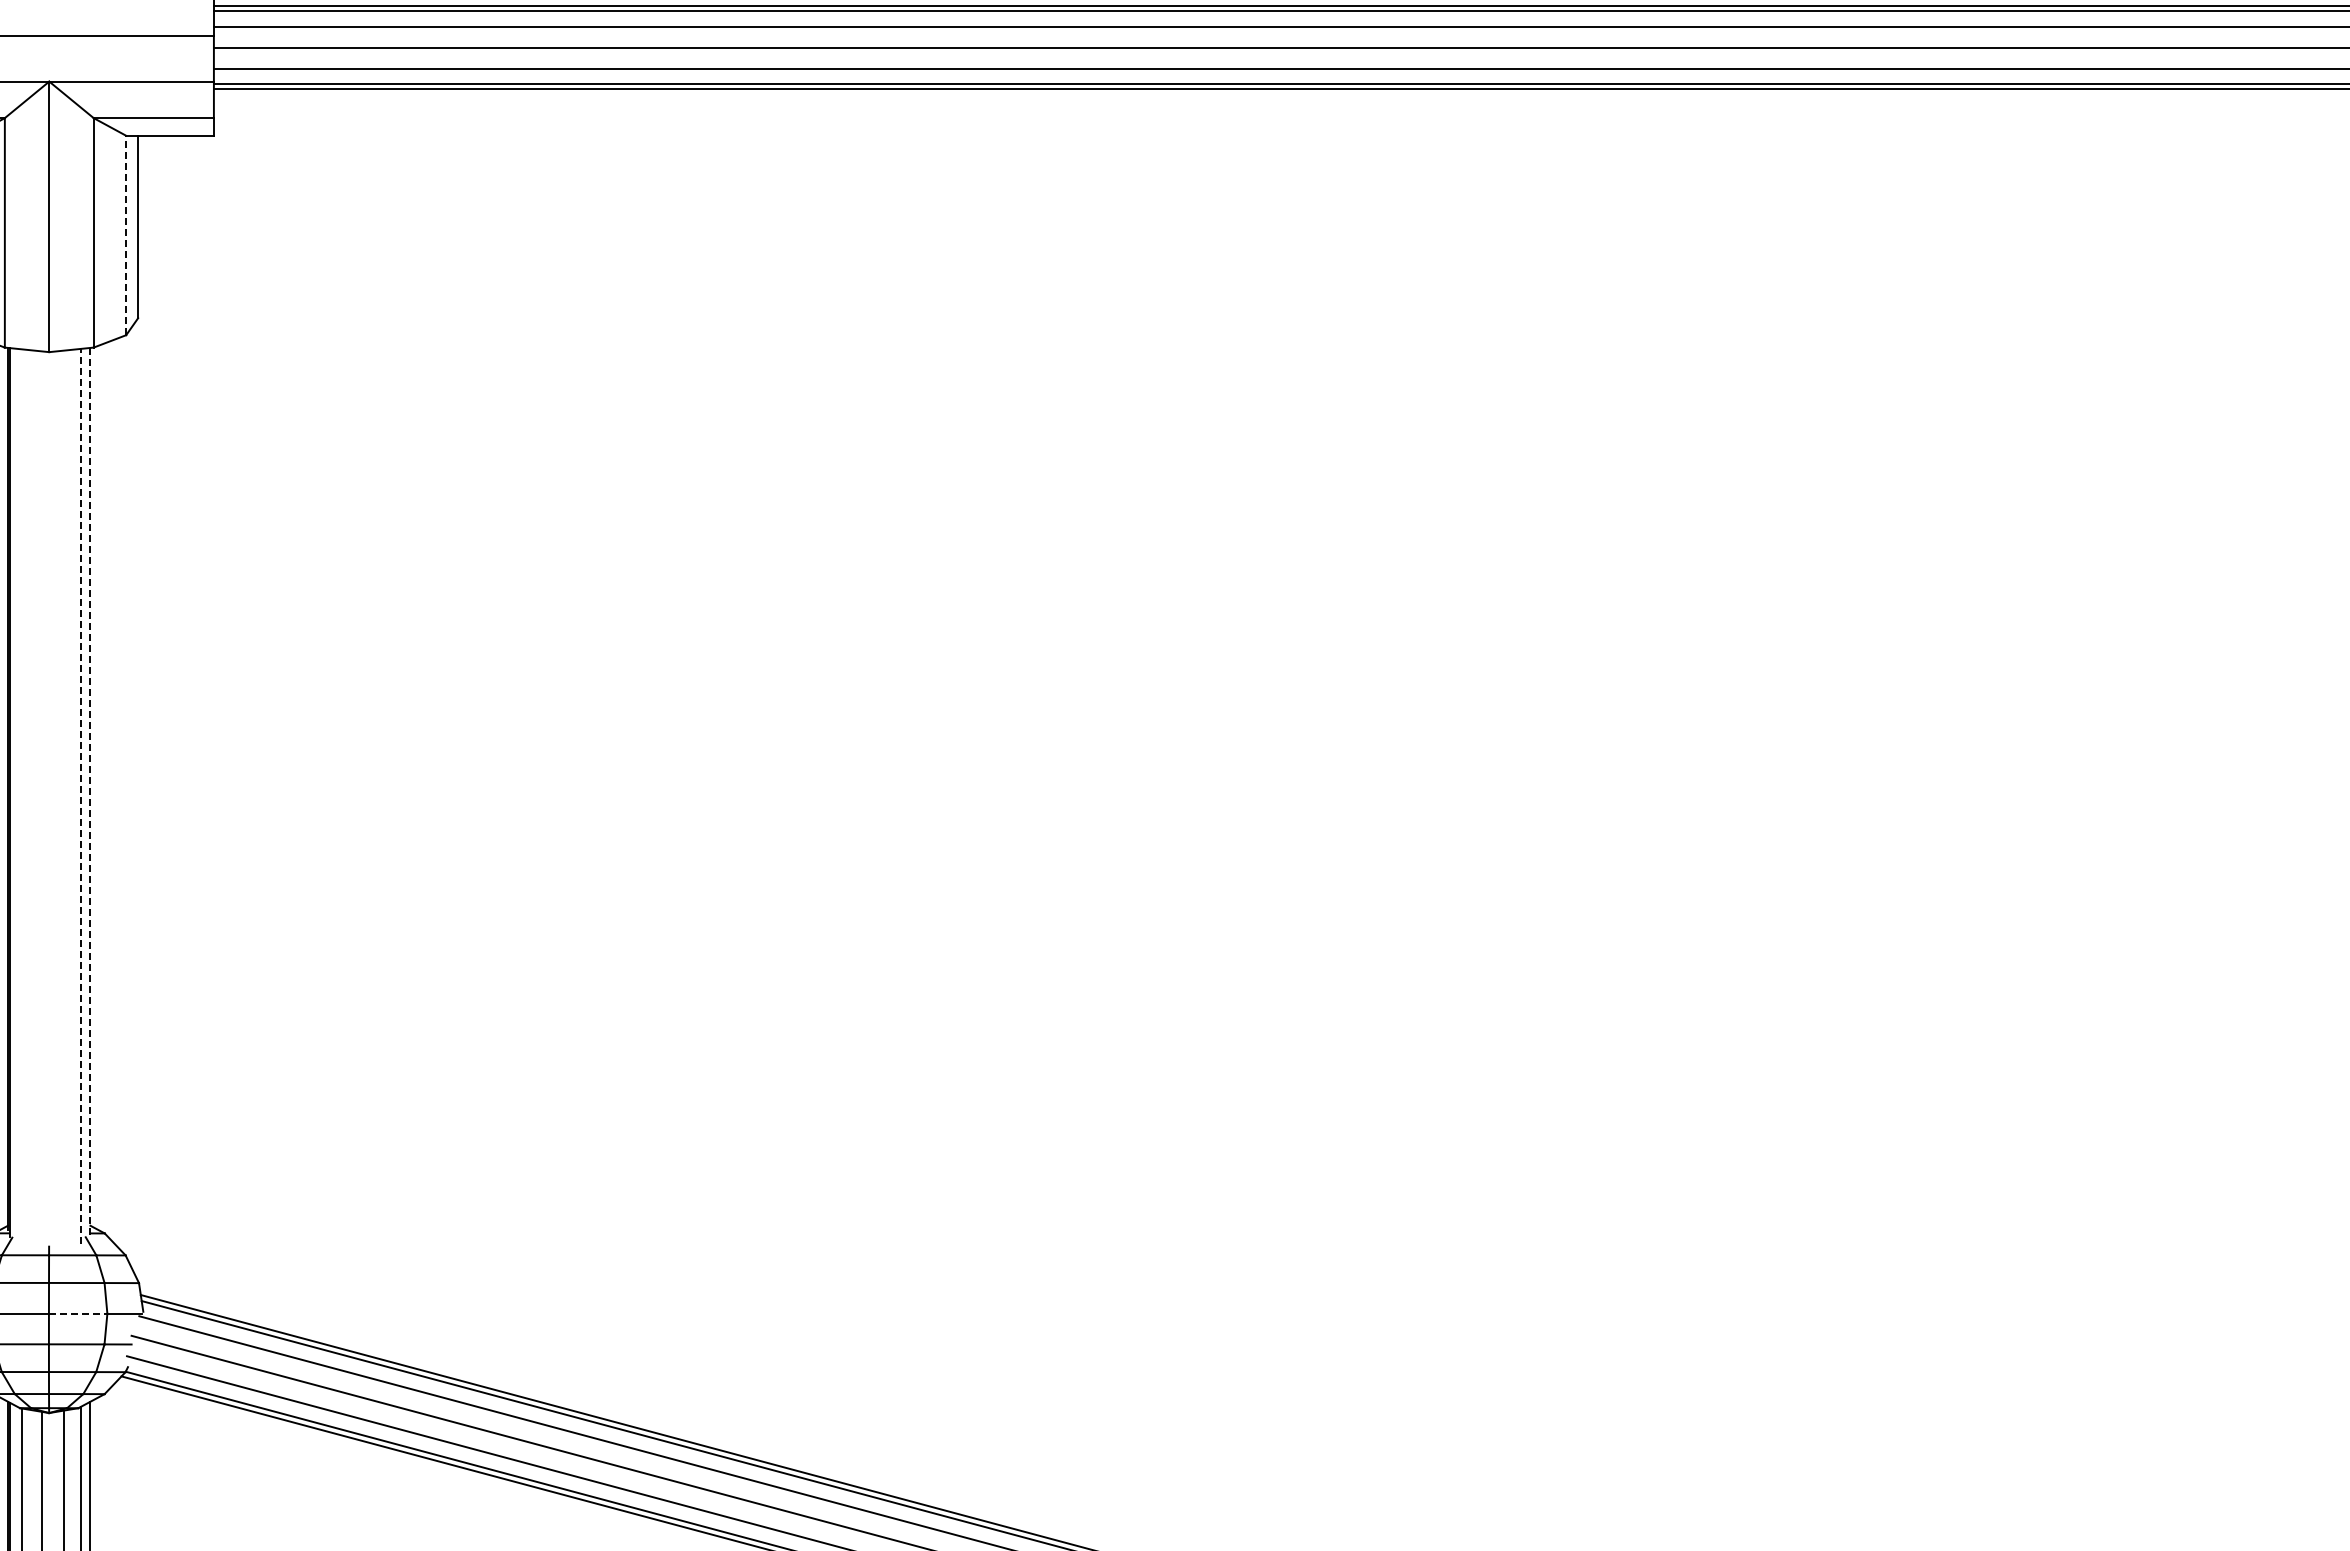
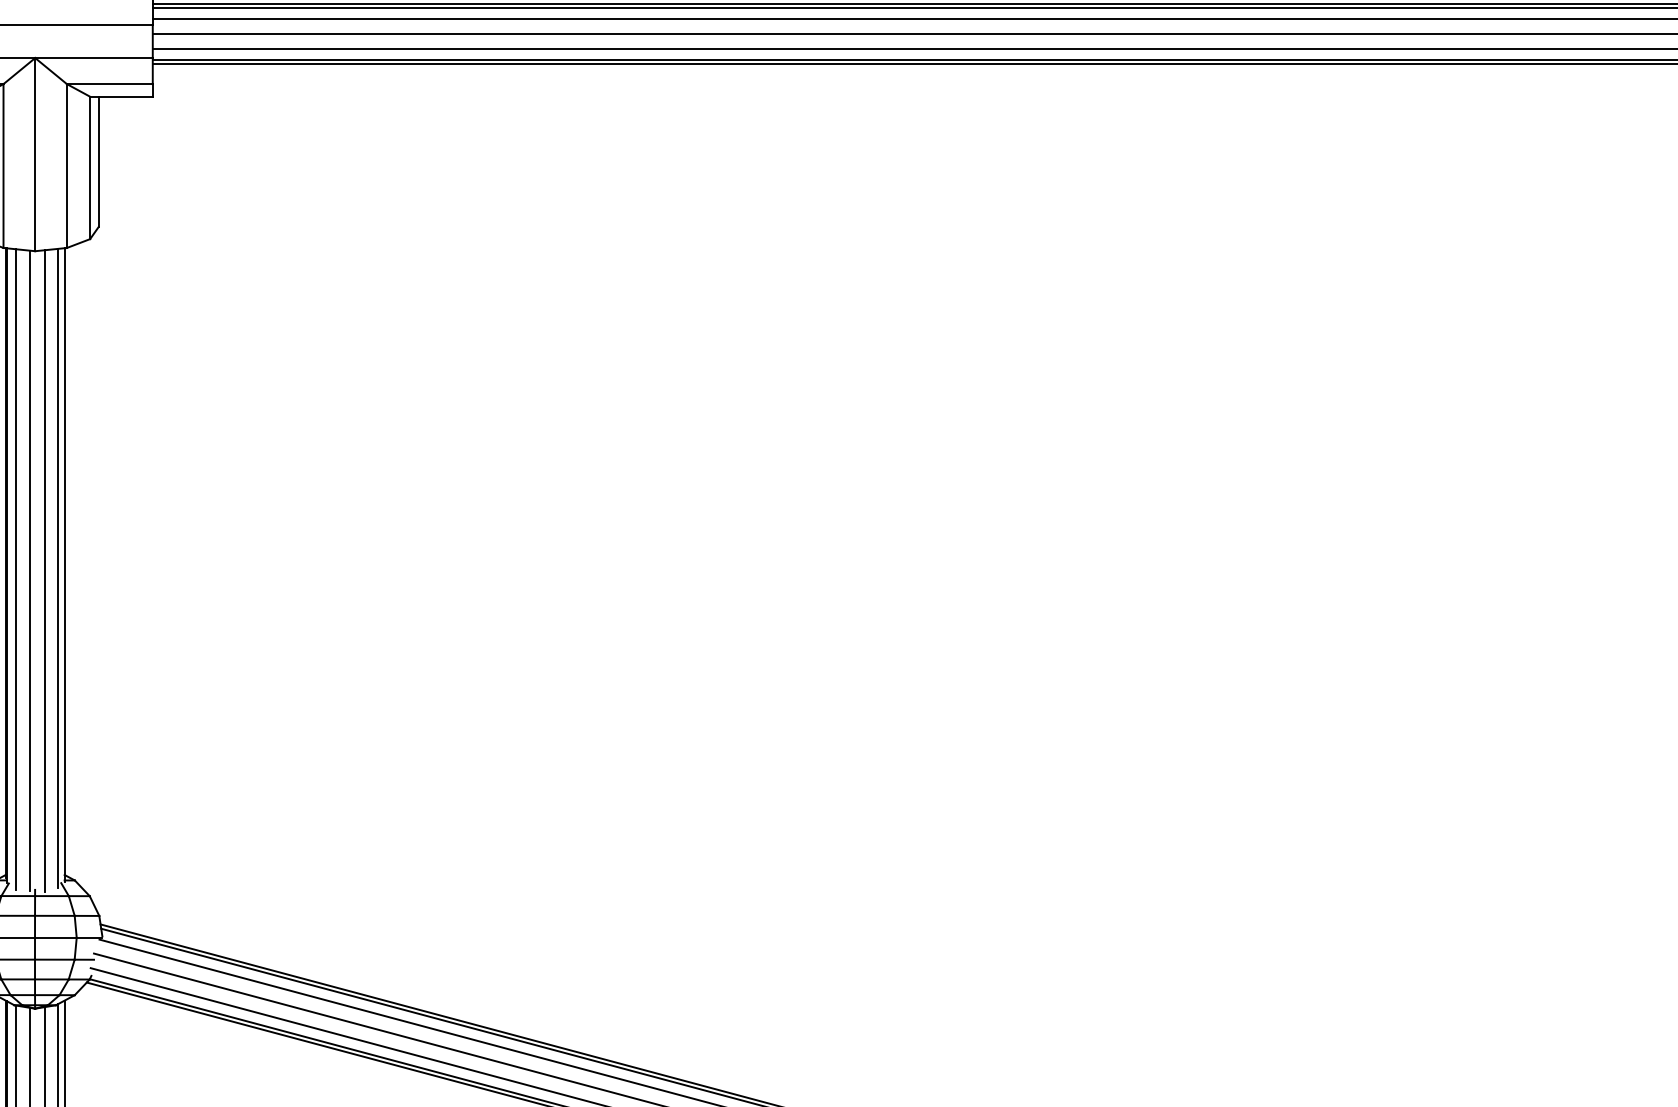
line: (126, 235) -> (90, 167), dashed -> solid
line: (90, 791) -> (64, 564), dashed -> solid
line: (81, 795) -> (58, 567), dashed -> solid
line: (22, 797) -> (16, 569), added
line: (42, 799) -> (30, 570), added
line: (63, 799) -> (45, 570), added
line: (78, 1313) -> (56, 937), dashed -> solid

